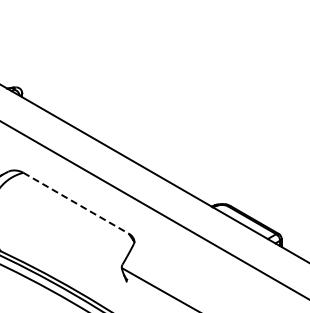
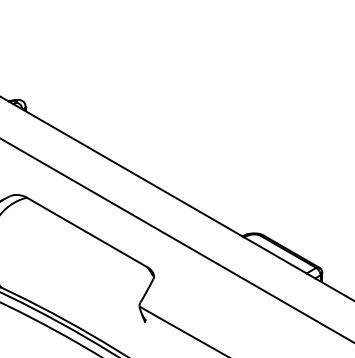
line: (76, 203) -> (87, 232), dashed -> solid

